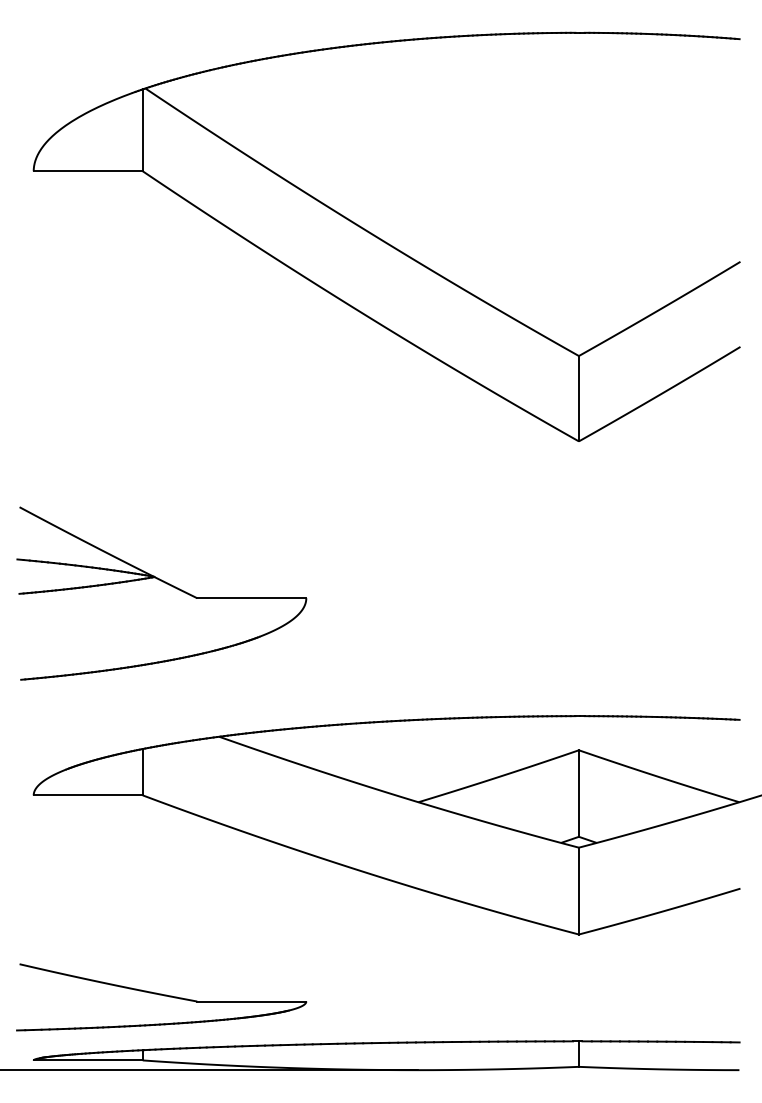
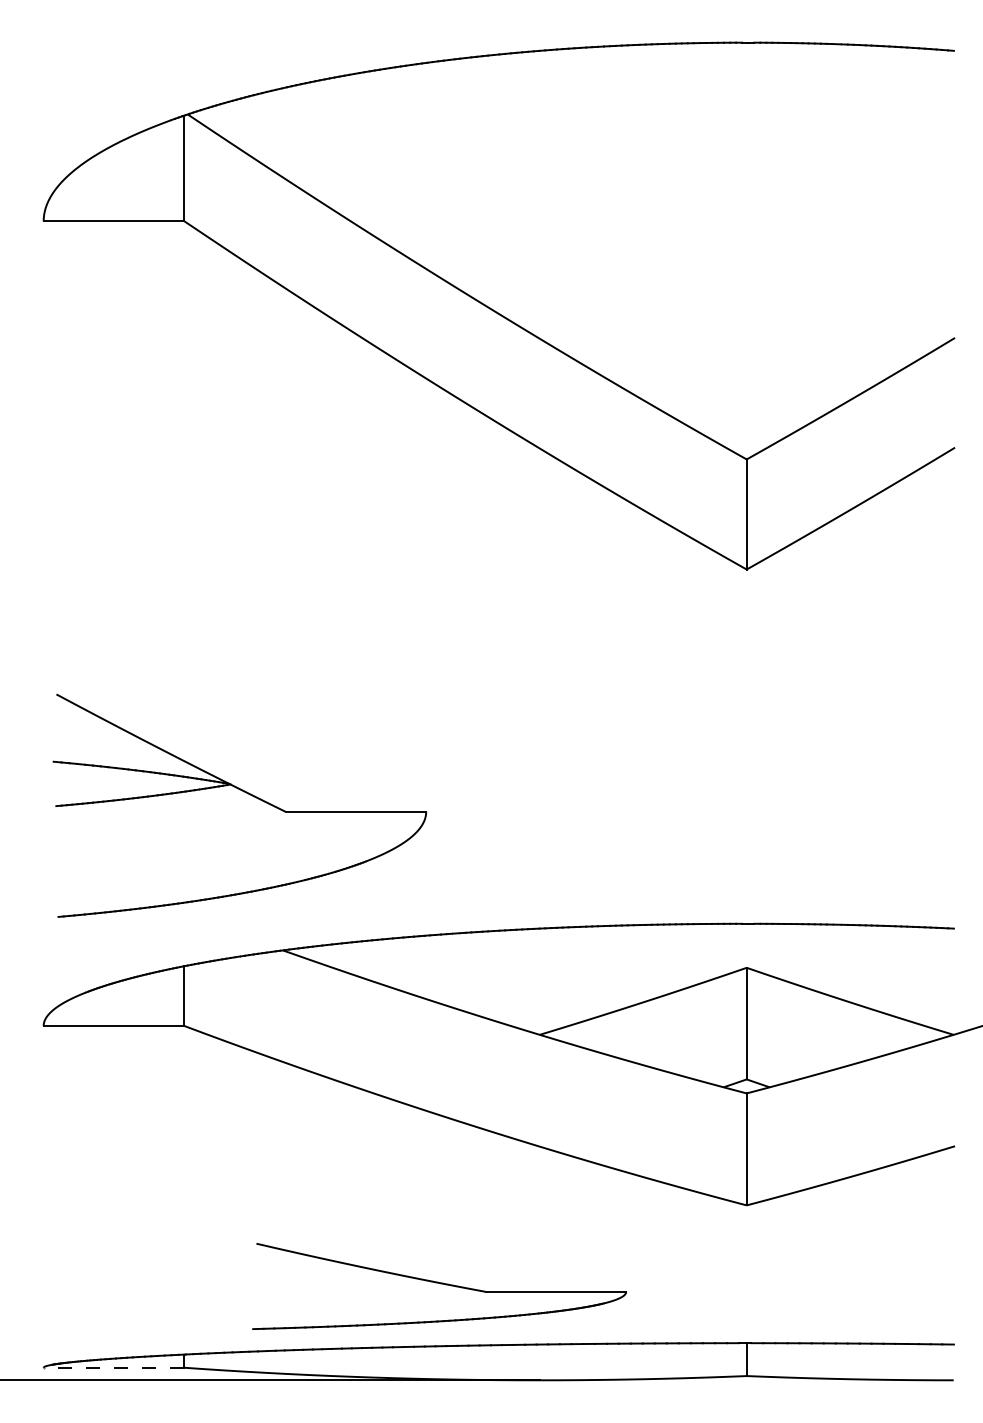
part: (166, 584) -> (246, 793), moved
part: (161, 997) -> (439, 1286), moved
line: (87, 1060) -> (113, 1367), solid -> dashed

